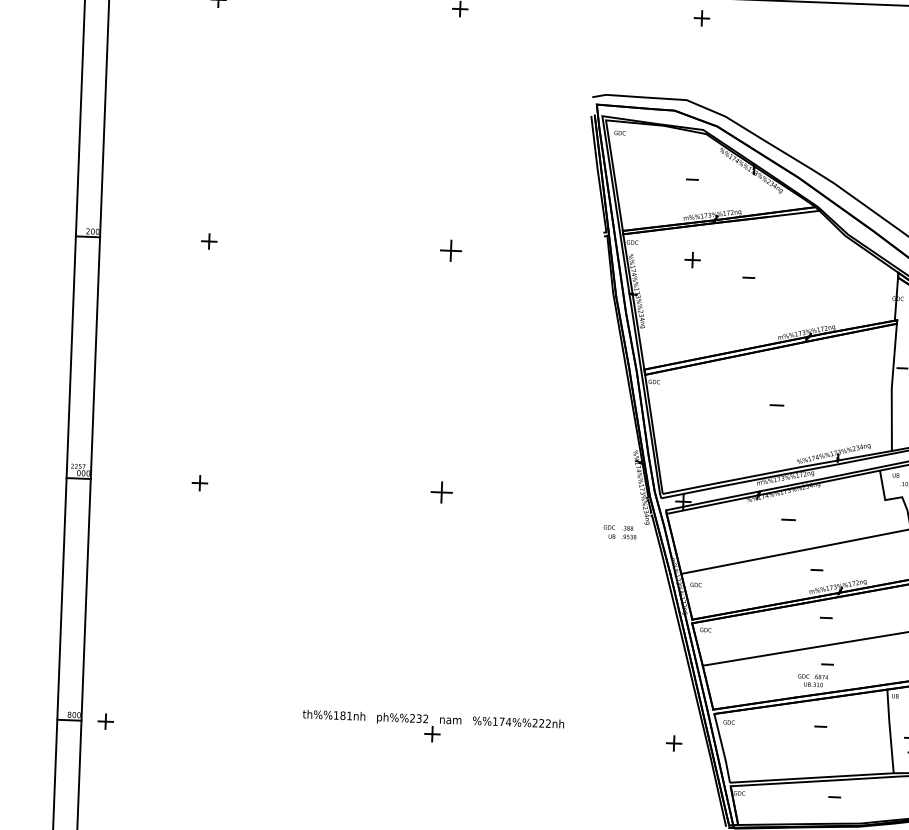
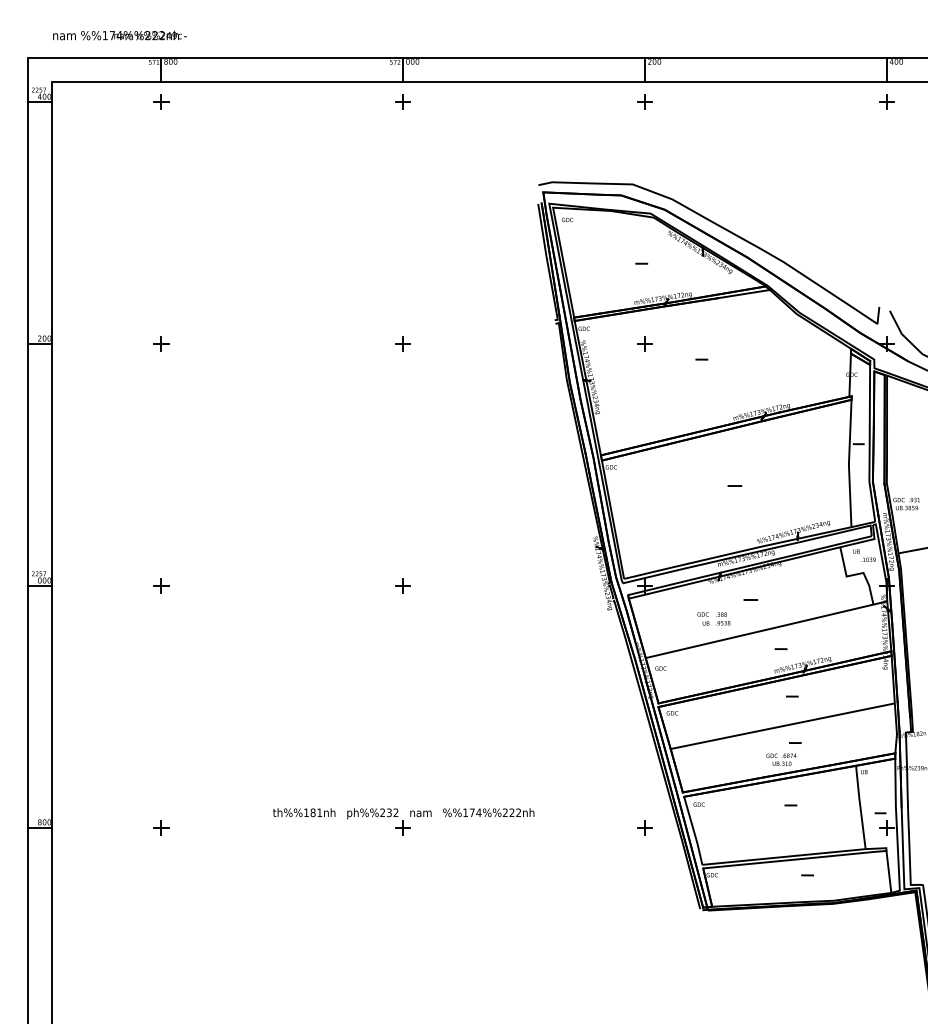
part: (450, 250) -> (402, 343), size x0.71
part: (441, 492) -> (402, 585), size x0.71
text: (619, 531) -> (713, 618), moved
part: (105, 721) -> (161, 827), moved

